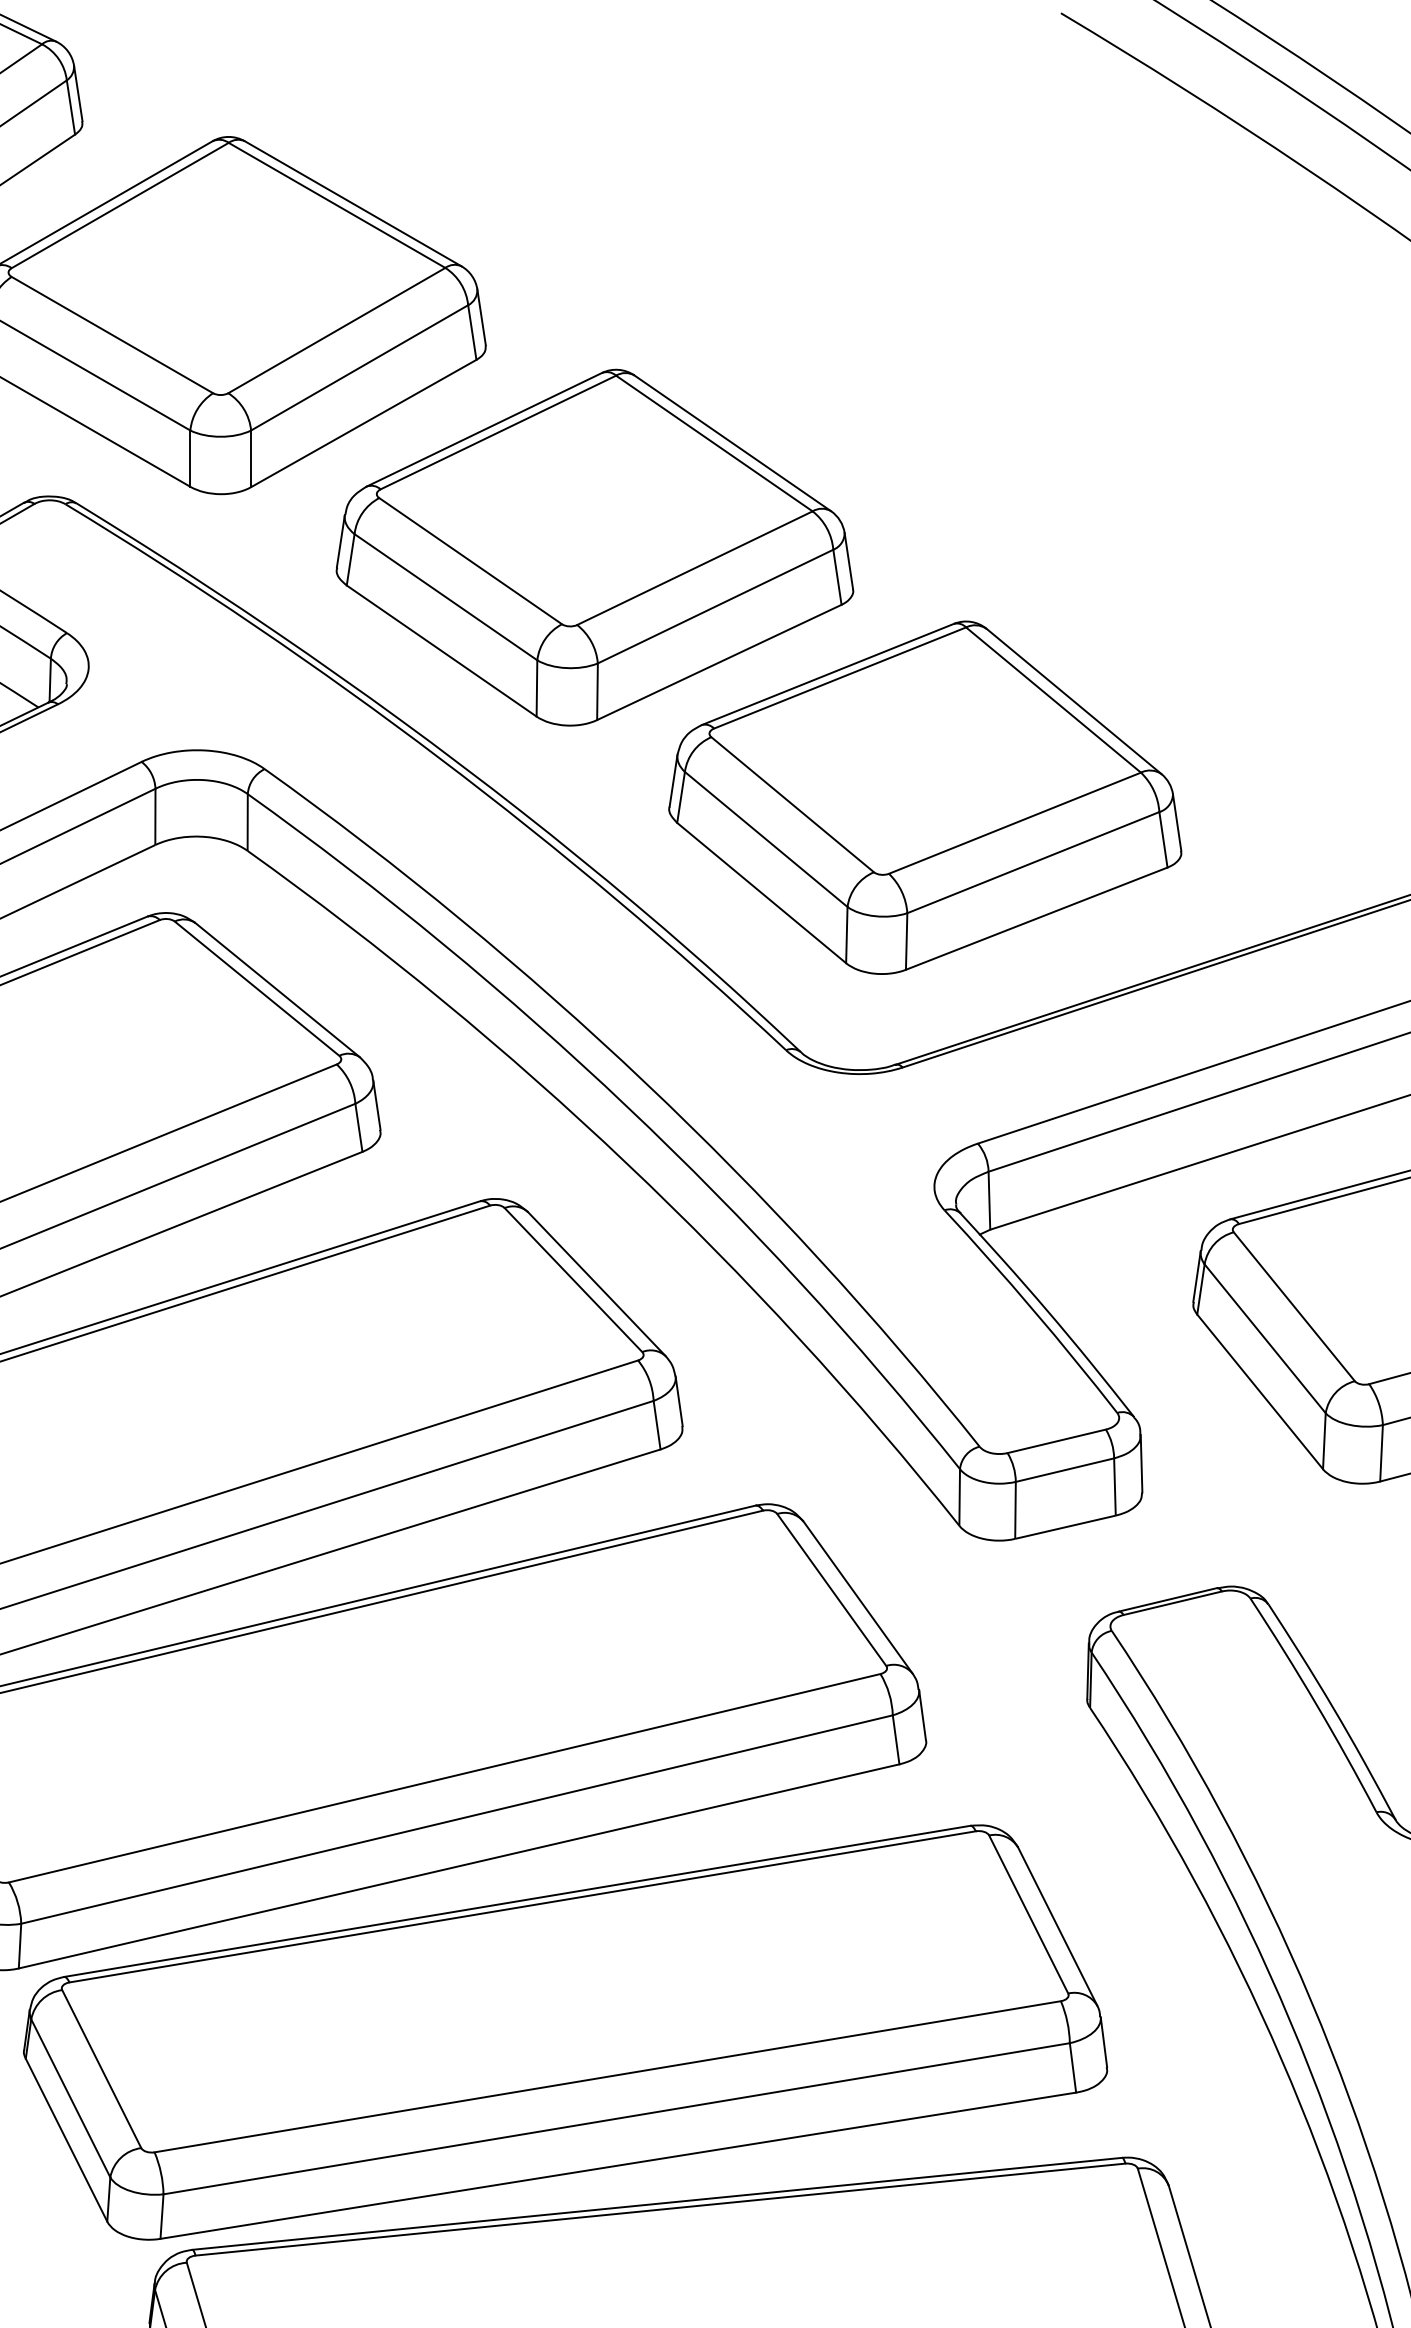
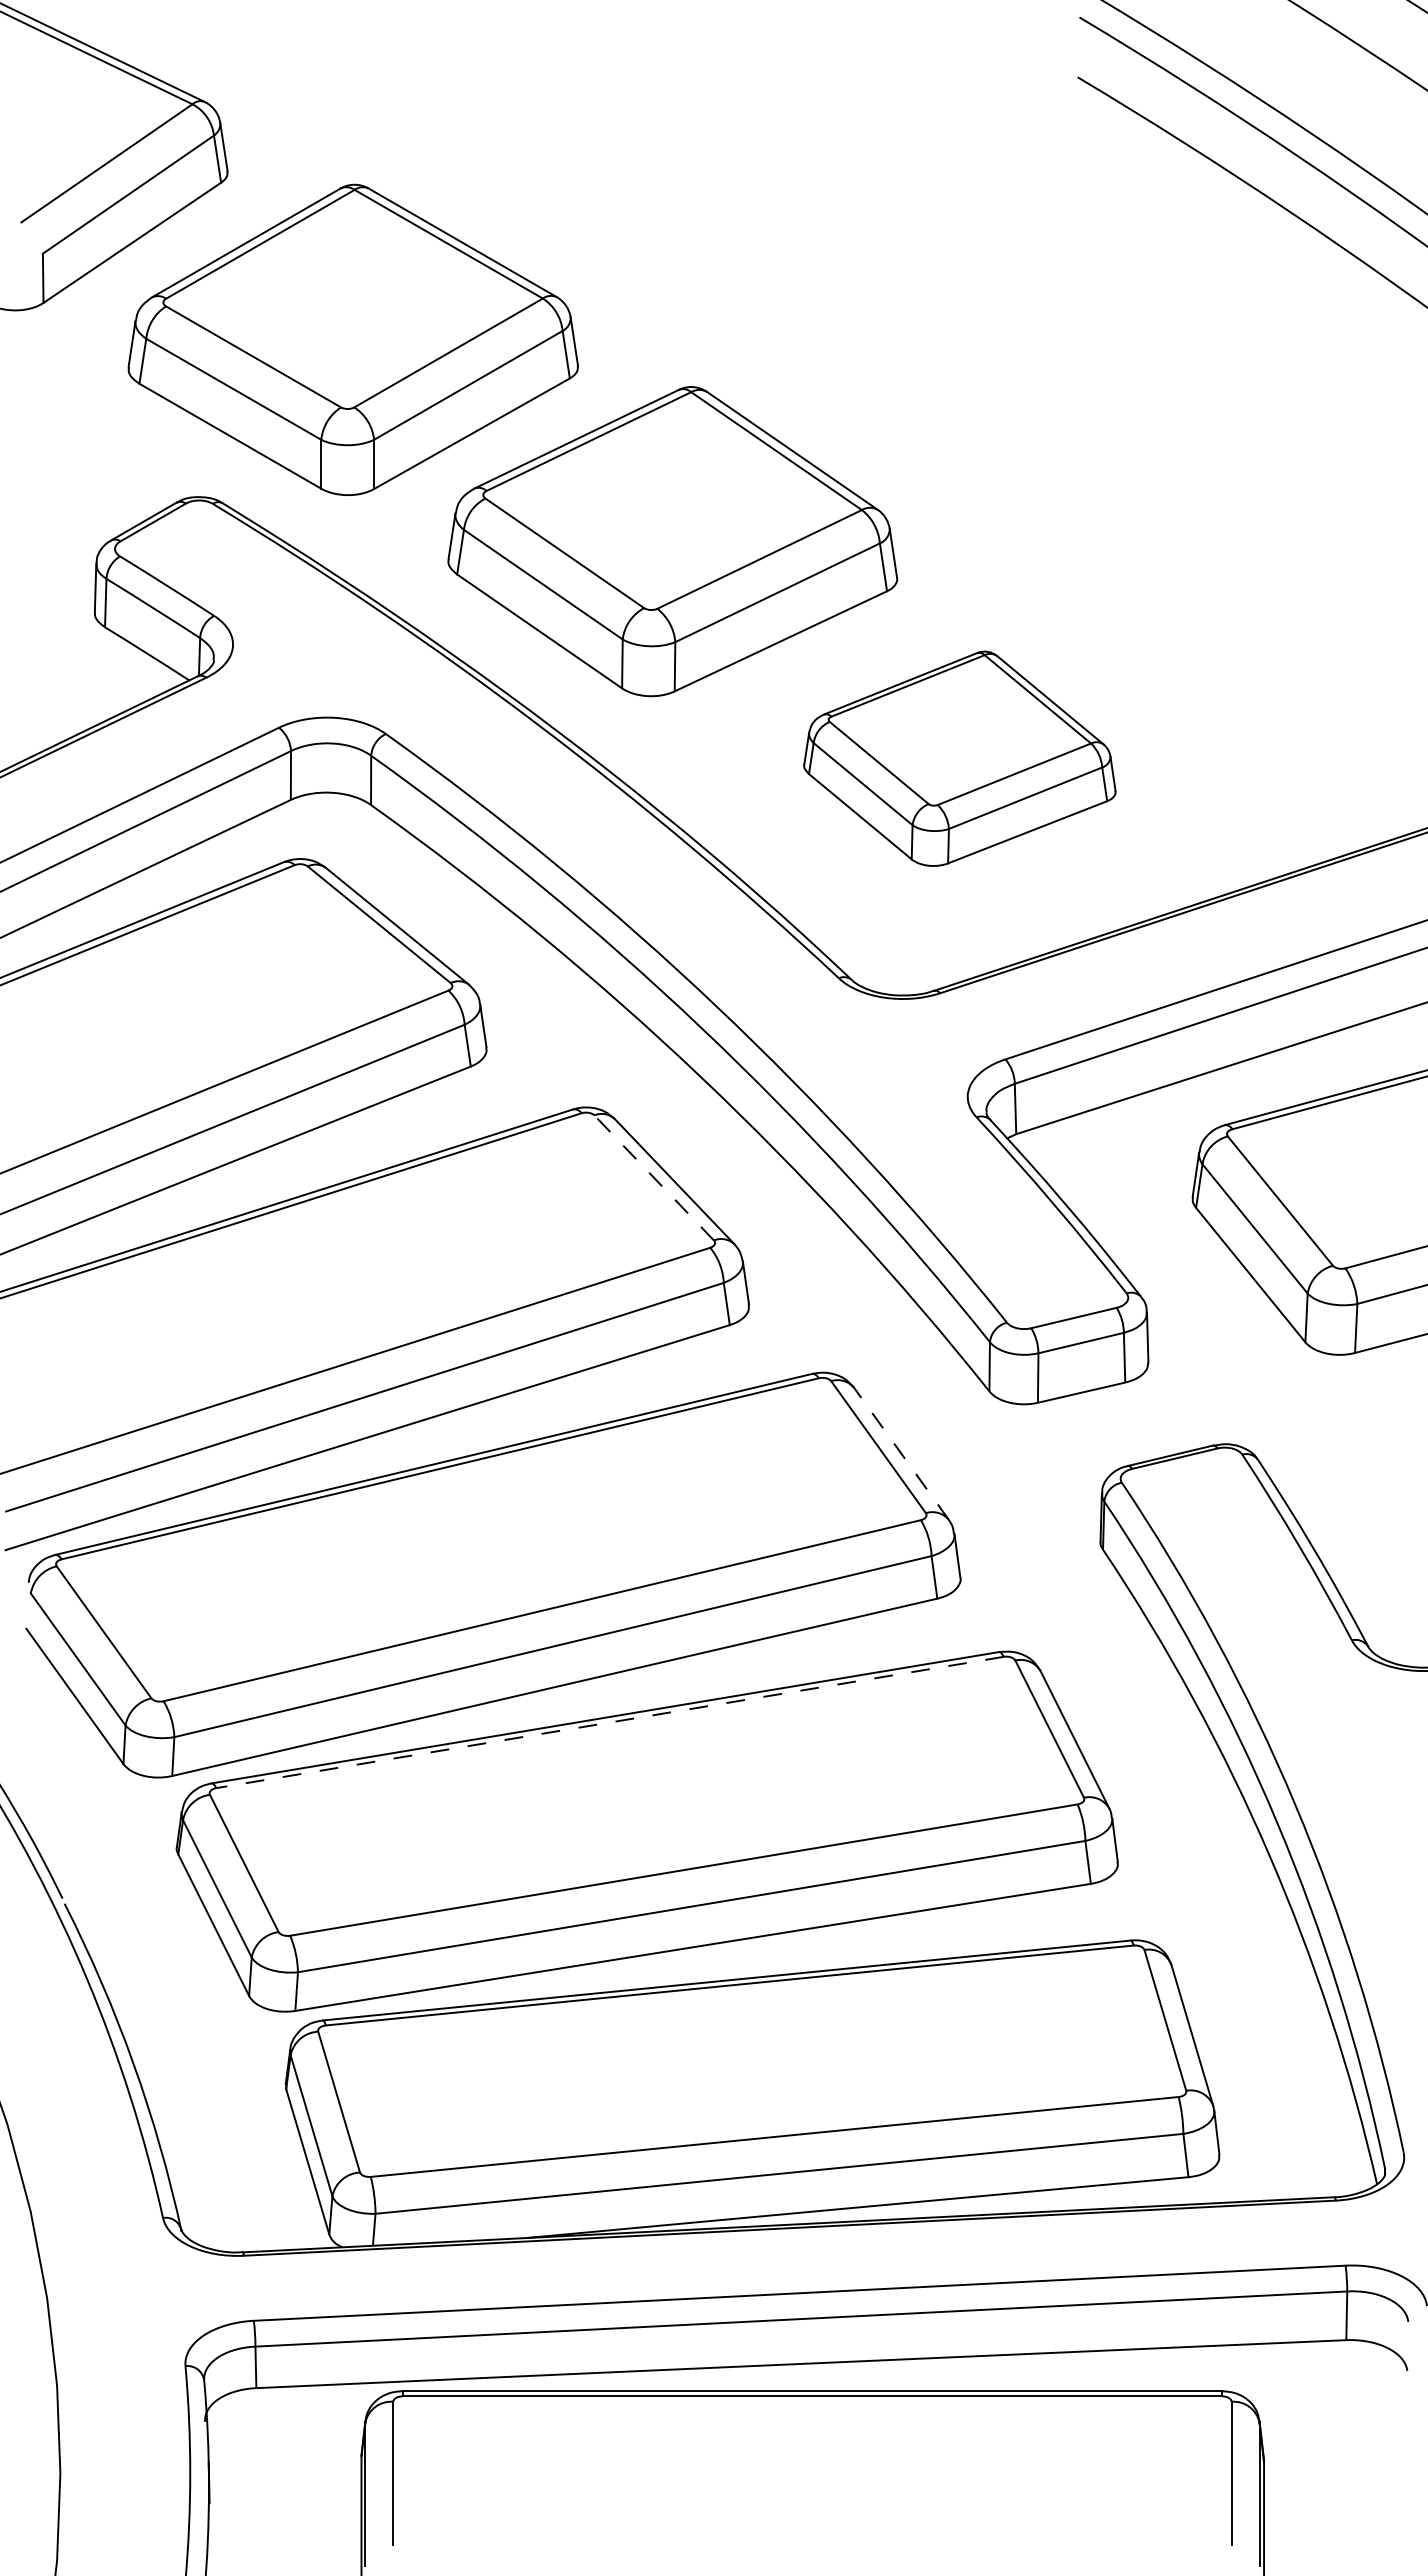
part: (924, 797) -> (959, 758), size x0.7
line: (573, 1279) -> (654, 1177), solid -> dashed
line: (858, 1597) -> (901, 1453), solid -> dashed
line: (522, 1906) -> (609, 1722), solid -> dashed

